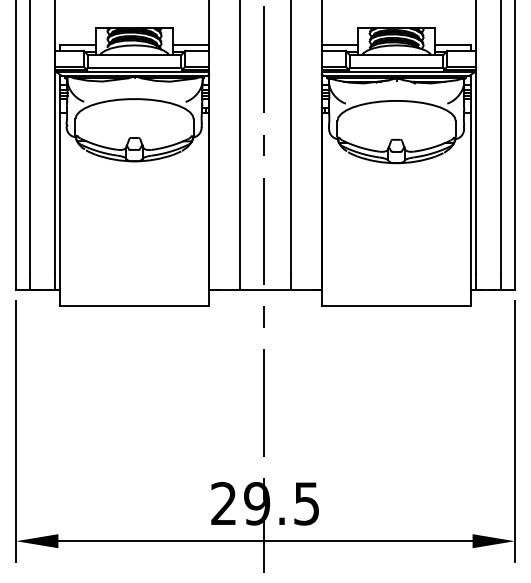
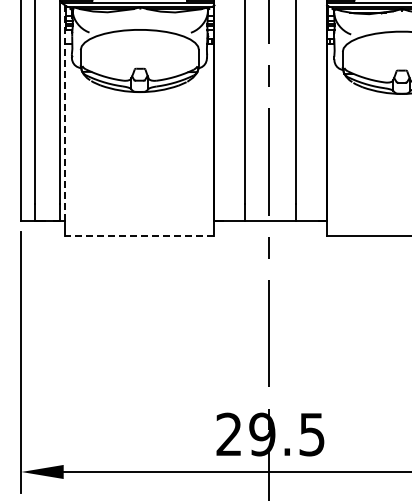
line: (60, 182) -> (65, 113), solid -> dashed
line: (133, 305) -> (138, 236), solid -> dashed

